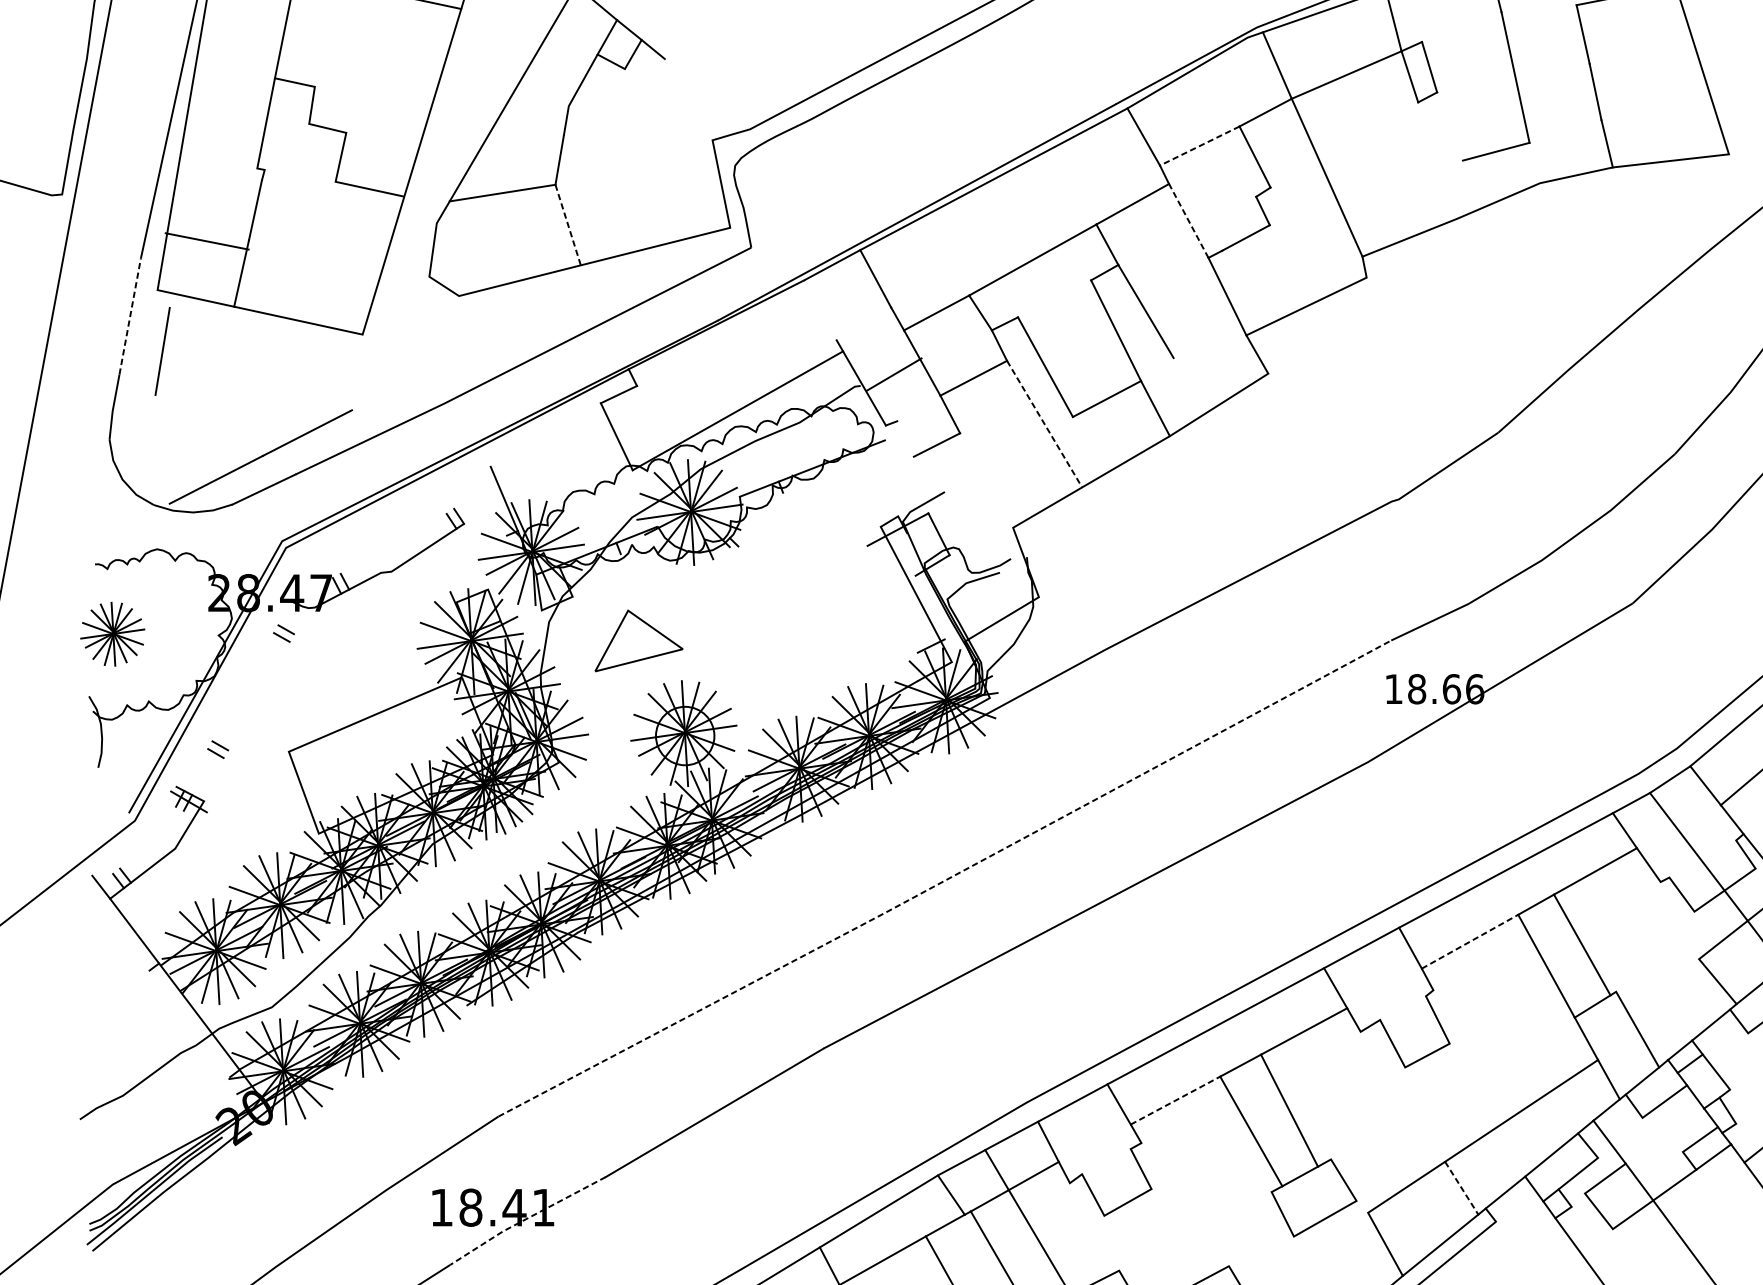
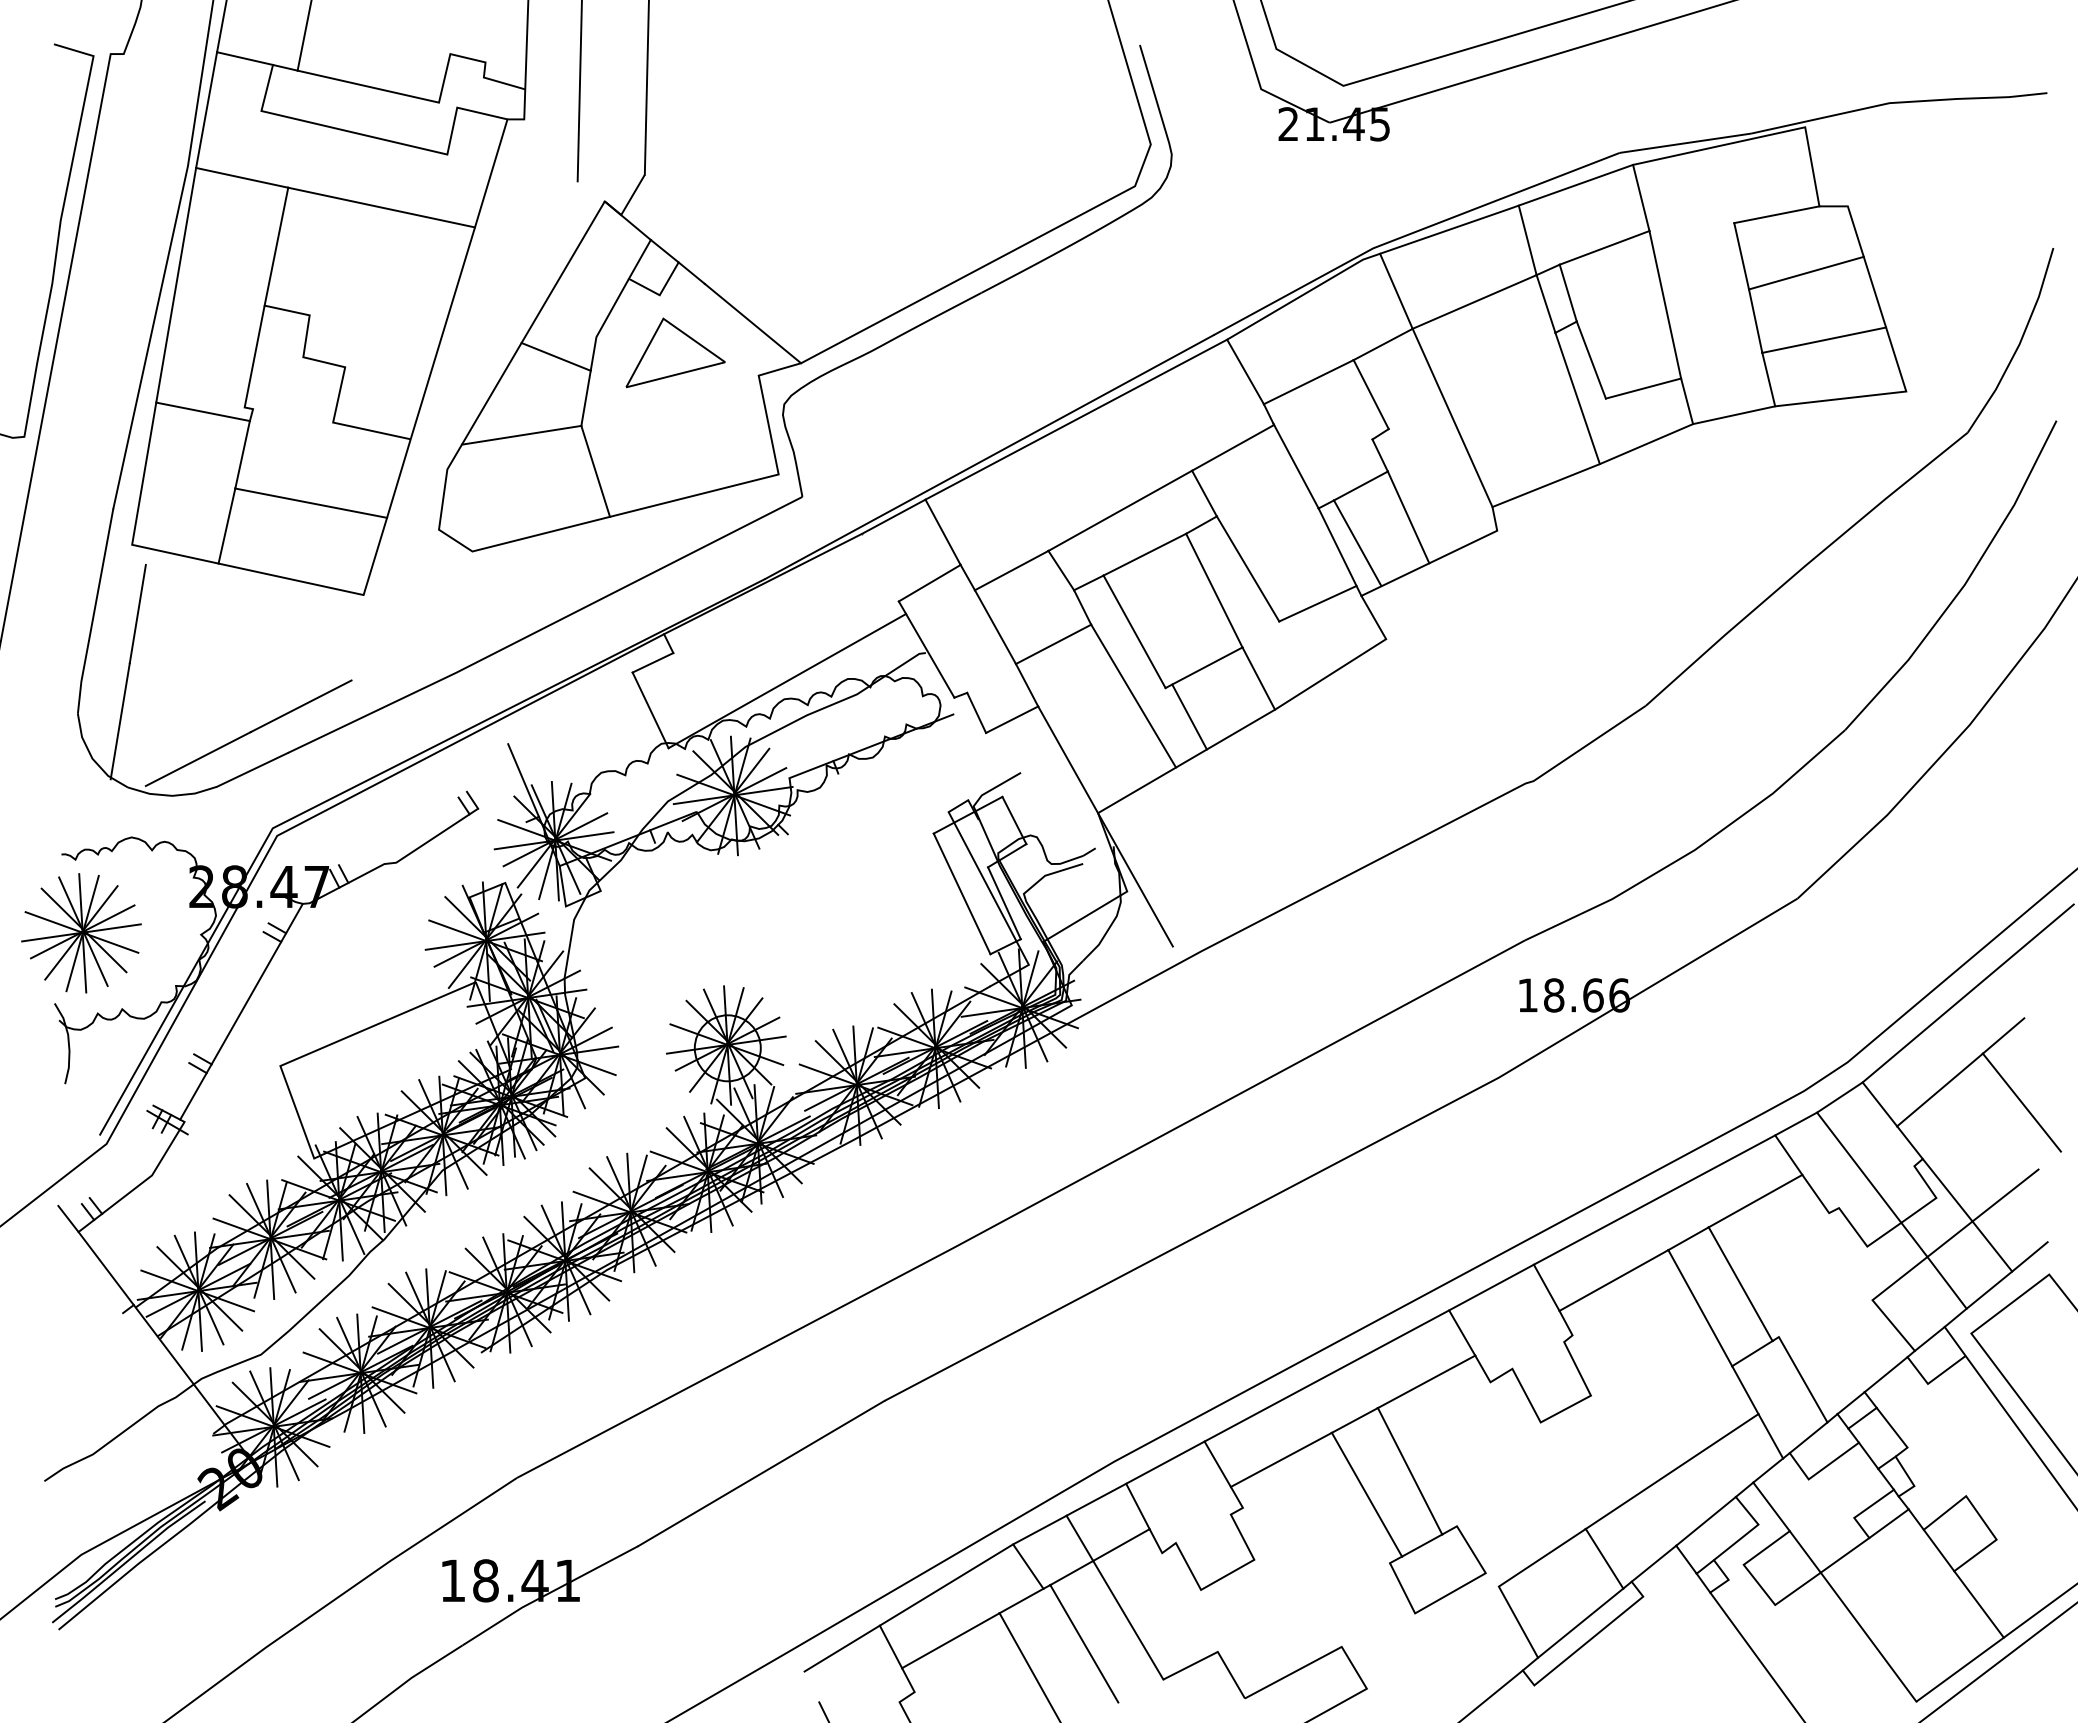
line: (1461, 26) -> (1604, 247), added
line: (1640, 48) -> (1806, 272), added
line: (707, 94) -> (752, 323), added
line: (1656, 108) -> (1824, 339), added
line: (532, 123) -> (555, 356), added
line: (1449, 125) -> (1590, 359), added
line: (1199, 146) -> (1308, 382), dashed -> solid
line: (1437, 160) -> (1577, 398), added
line: (1535, 163) -> (1687, 401), added
line: (1188, 219) -> (1295, 465), dashed -> solid
line: (568, 225) -> (595, 471), dashed -> solid
line: (206, 241) -> (202, 411), moved
line: (316, 252) -> (311, 502), added
line: (1288, 265) -> (1408, 517), added
line: (1242, 288) -> (1357, 542), added
line: (1054, 298) -> (1144, 554), added
line: (130, 316) -> (101, 574), dashed -> solid
line: (1207, 342) -> (1317, 603), added
line: (893, 374) -> (929, 583), moved
line: (1044, 424) -> (1133, 696), dashed -> solid
line: (905, 438) -> (976, 712), added
line: (1094, 442) -> (1189, 716), added
line: (146, 446) -> (119, 721), added
line: (1019, 539) -> (1105, 826), added
line: (892, 598) -> (961, 893), added
line: (930, 607) -> (1004, 903), added
part: (112, 634) -> (81, 933), size x1.67
part: (638, 640) -> (675, 352), moved
line: (254, 703) -> (241, 1011), added
line: (945, 880) -> (1021, 1211), dashed -> solid
line: (1470, 941) -> (1614, 1280), dashed -> solid
line: (1175, 1100) -> (1281, 1459), dashed -> solid
line: (1461, 1188) -> (1604, 1559), dashed -> solid
line: (526, 1218) -> (548, 1593), dashed -> solid

